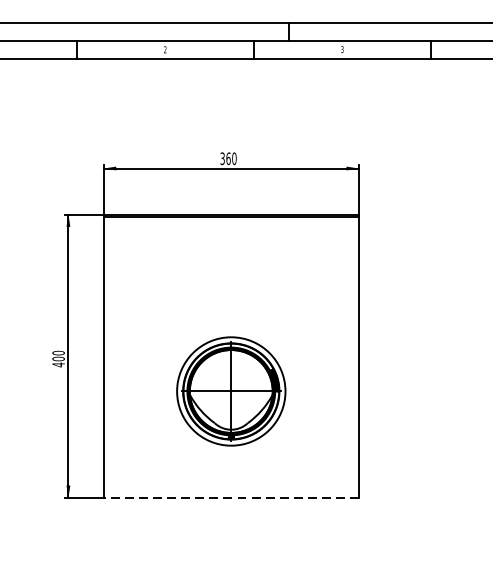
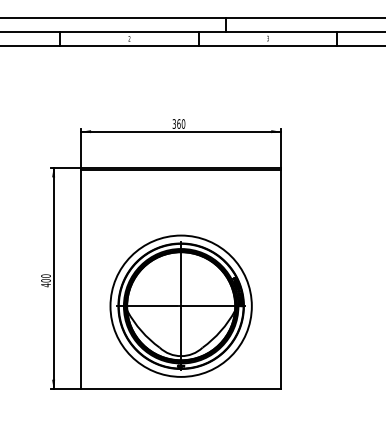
part: (230, 390) -> (180, 305), size x1.67
line: (231, 498) -> (181, 389), dashed -> solid

